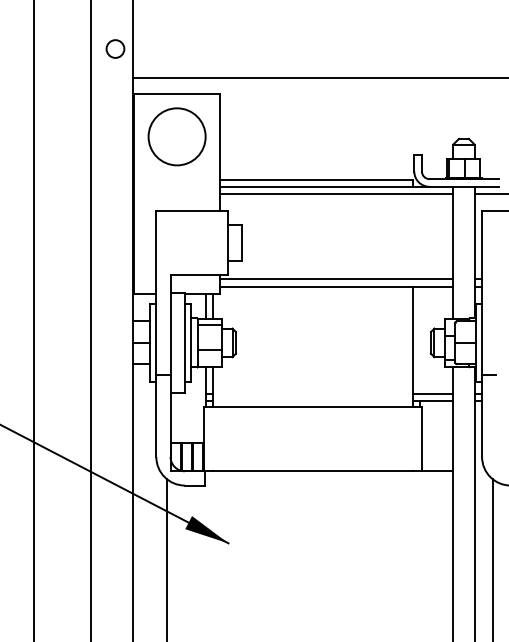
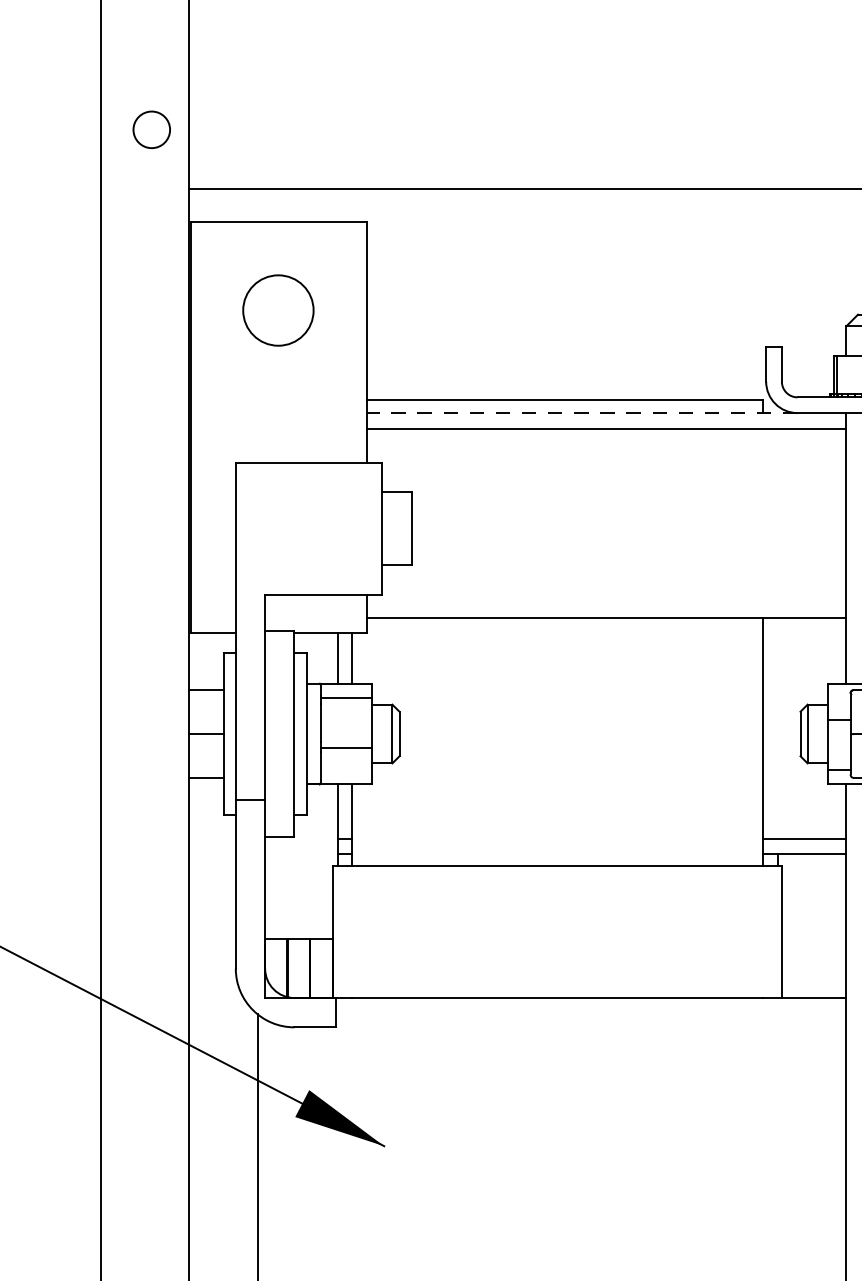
circle: (176, 136) -> (277, 309), size x0.6
line: (324, 186) -> (581, 412), solid -> dashed
line: (336, 279) -> (606, 603), removed

